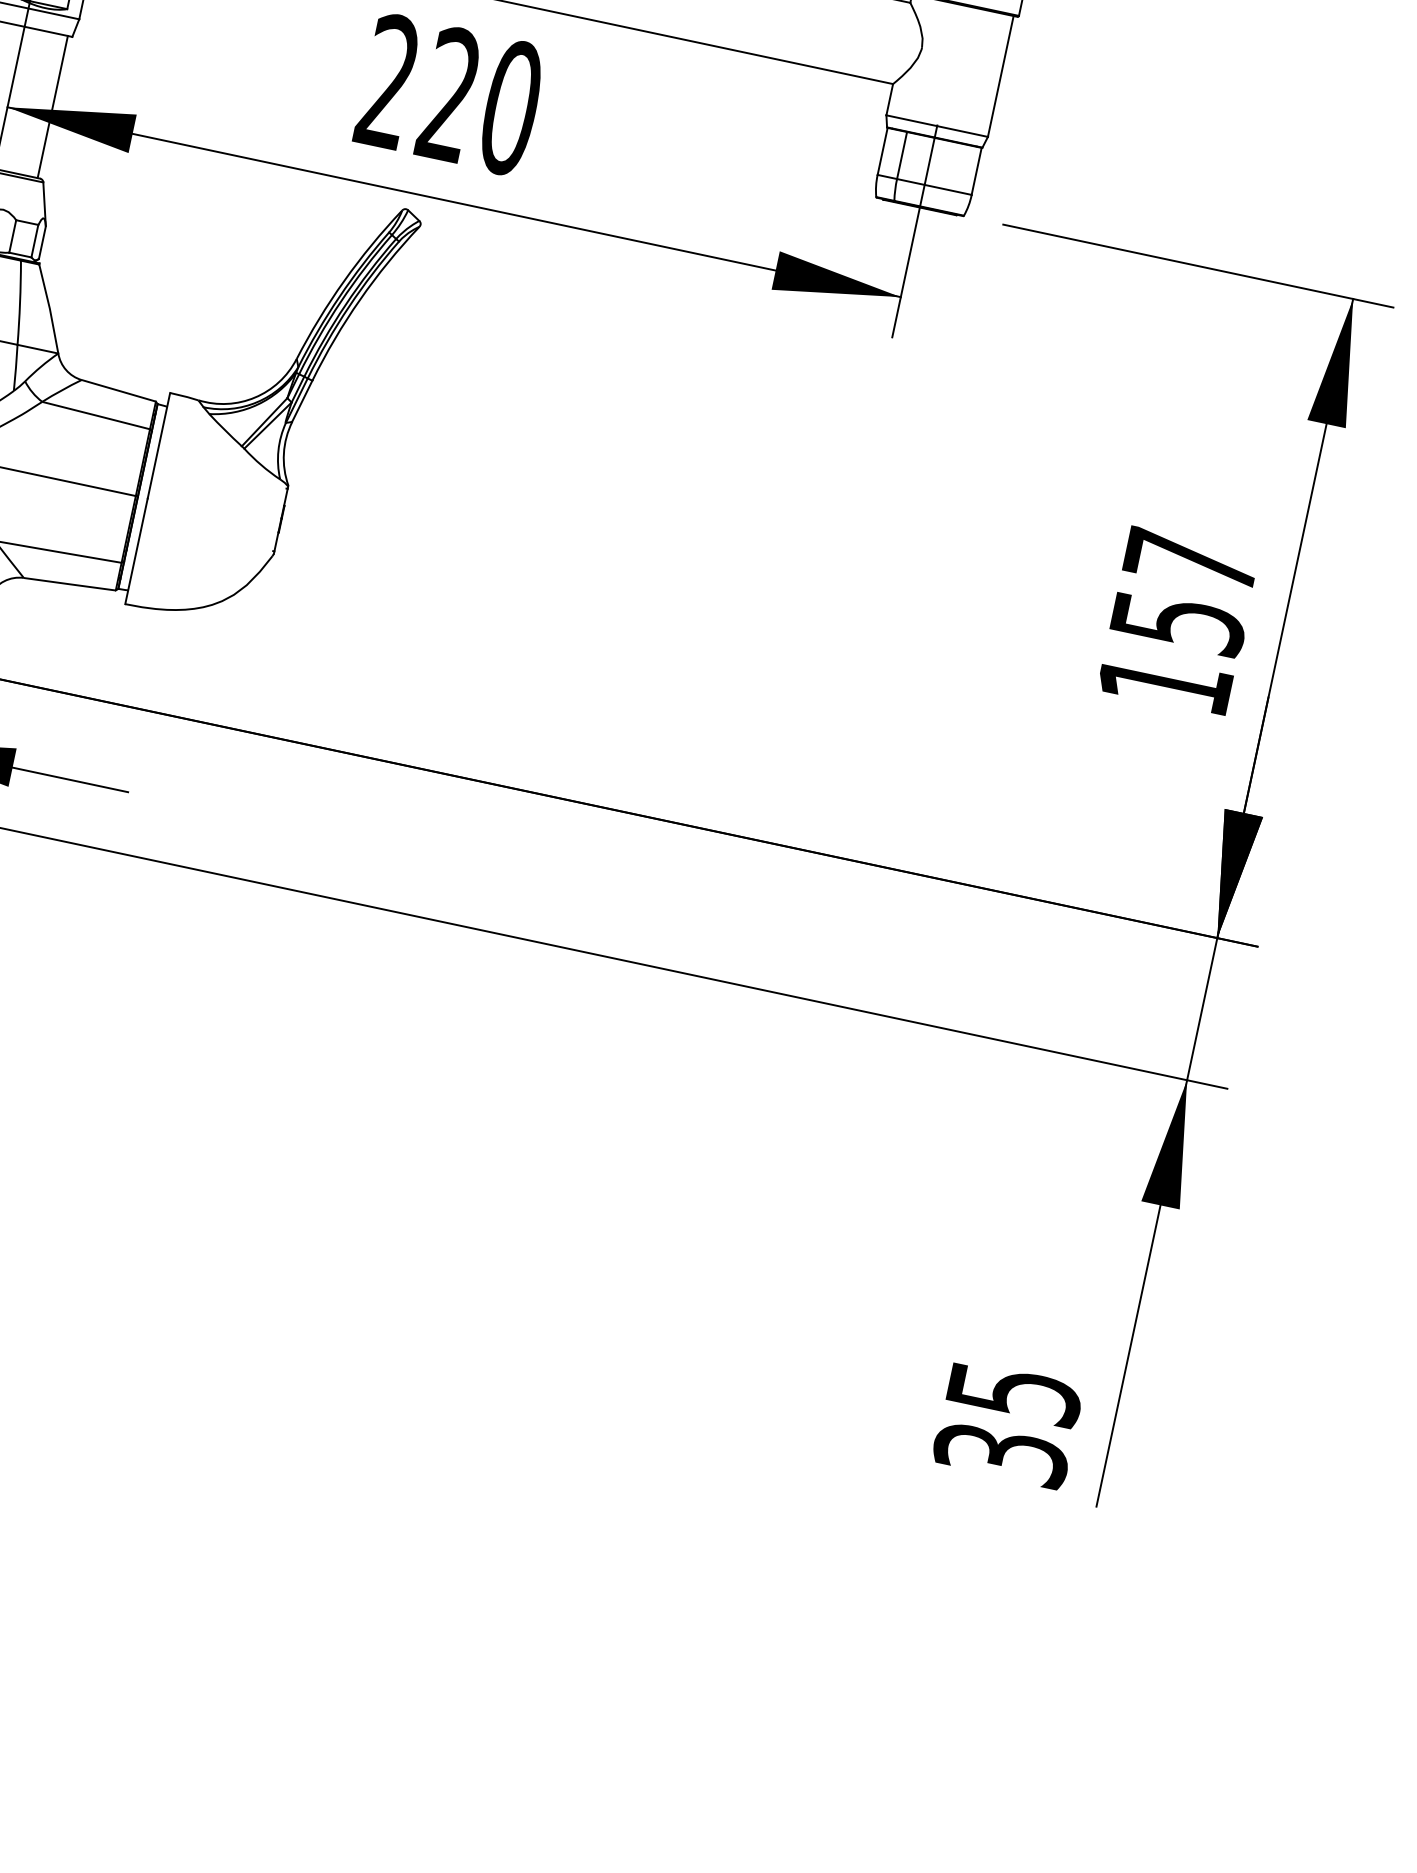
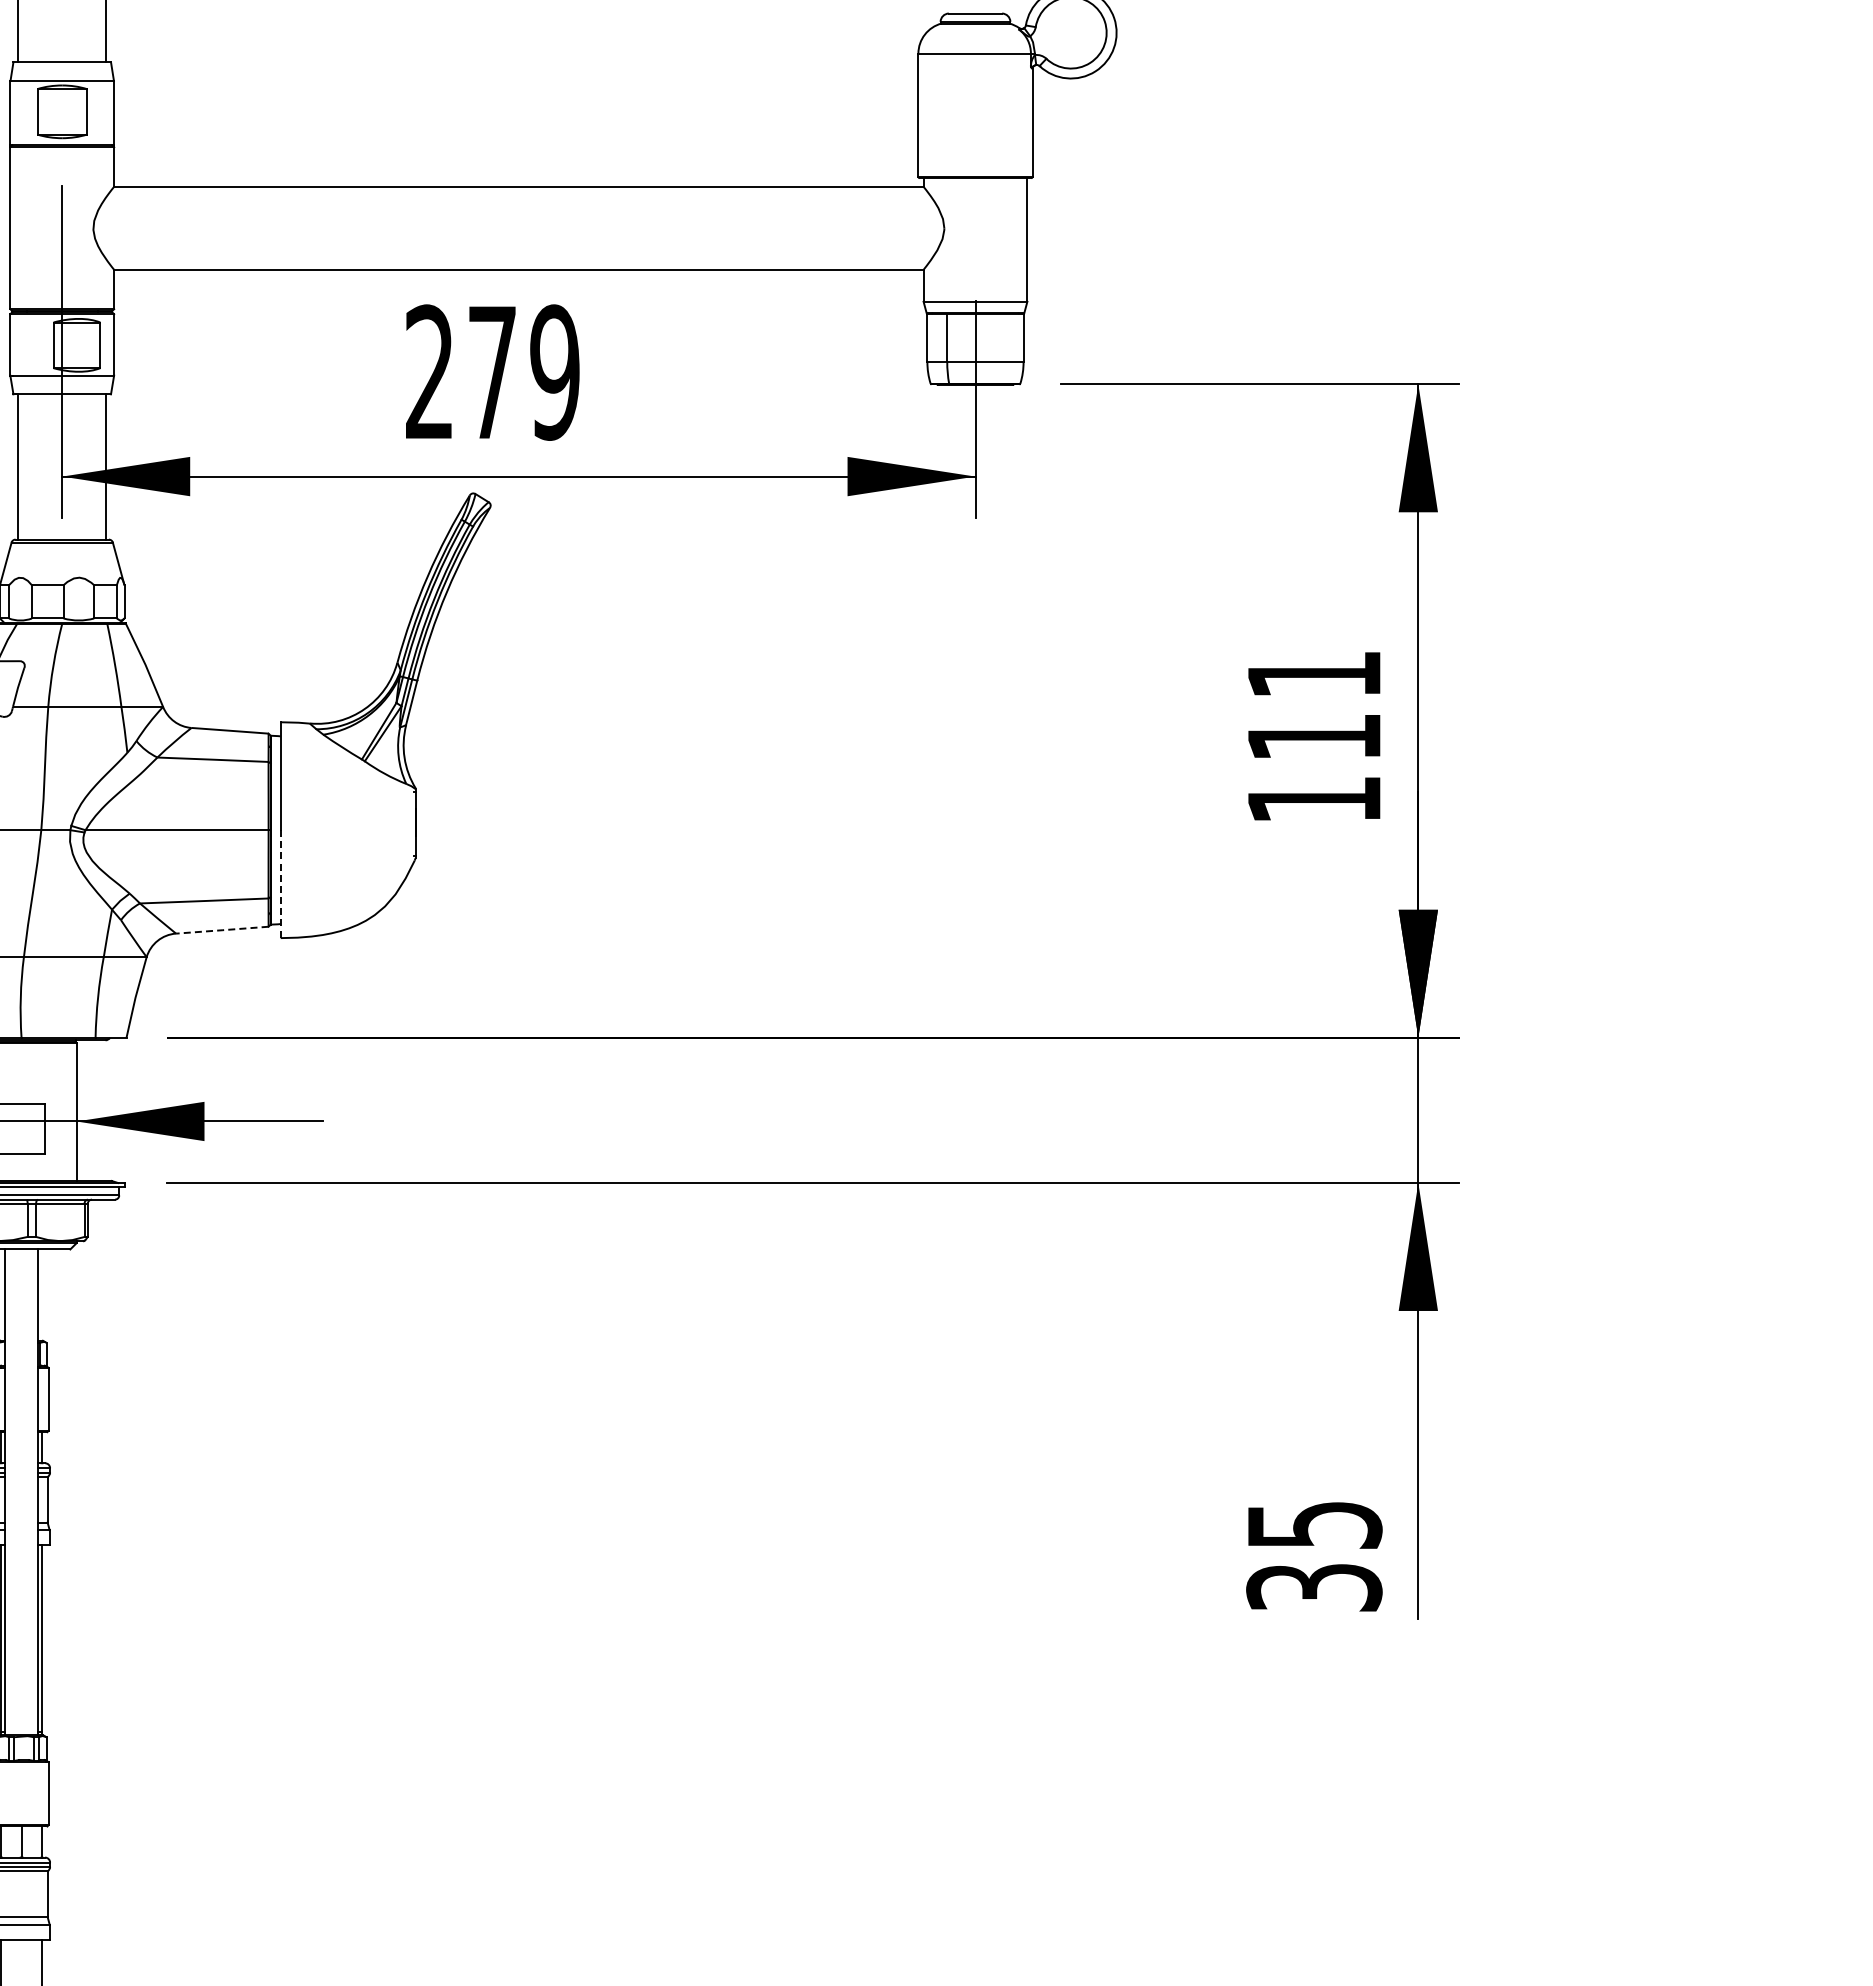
text: (480, 101) -> (523, 372), 220 -> 279
line: (136, 551) -> (280, 884), solid -> dashed
line: (69, 584) -> (222, 930), solid -> dashed
text: (1185, 591) -> (1315, 705), 157 -> 111

